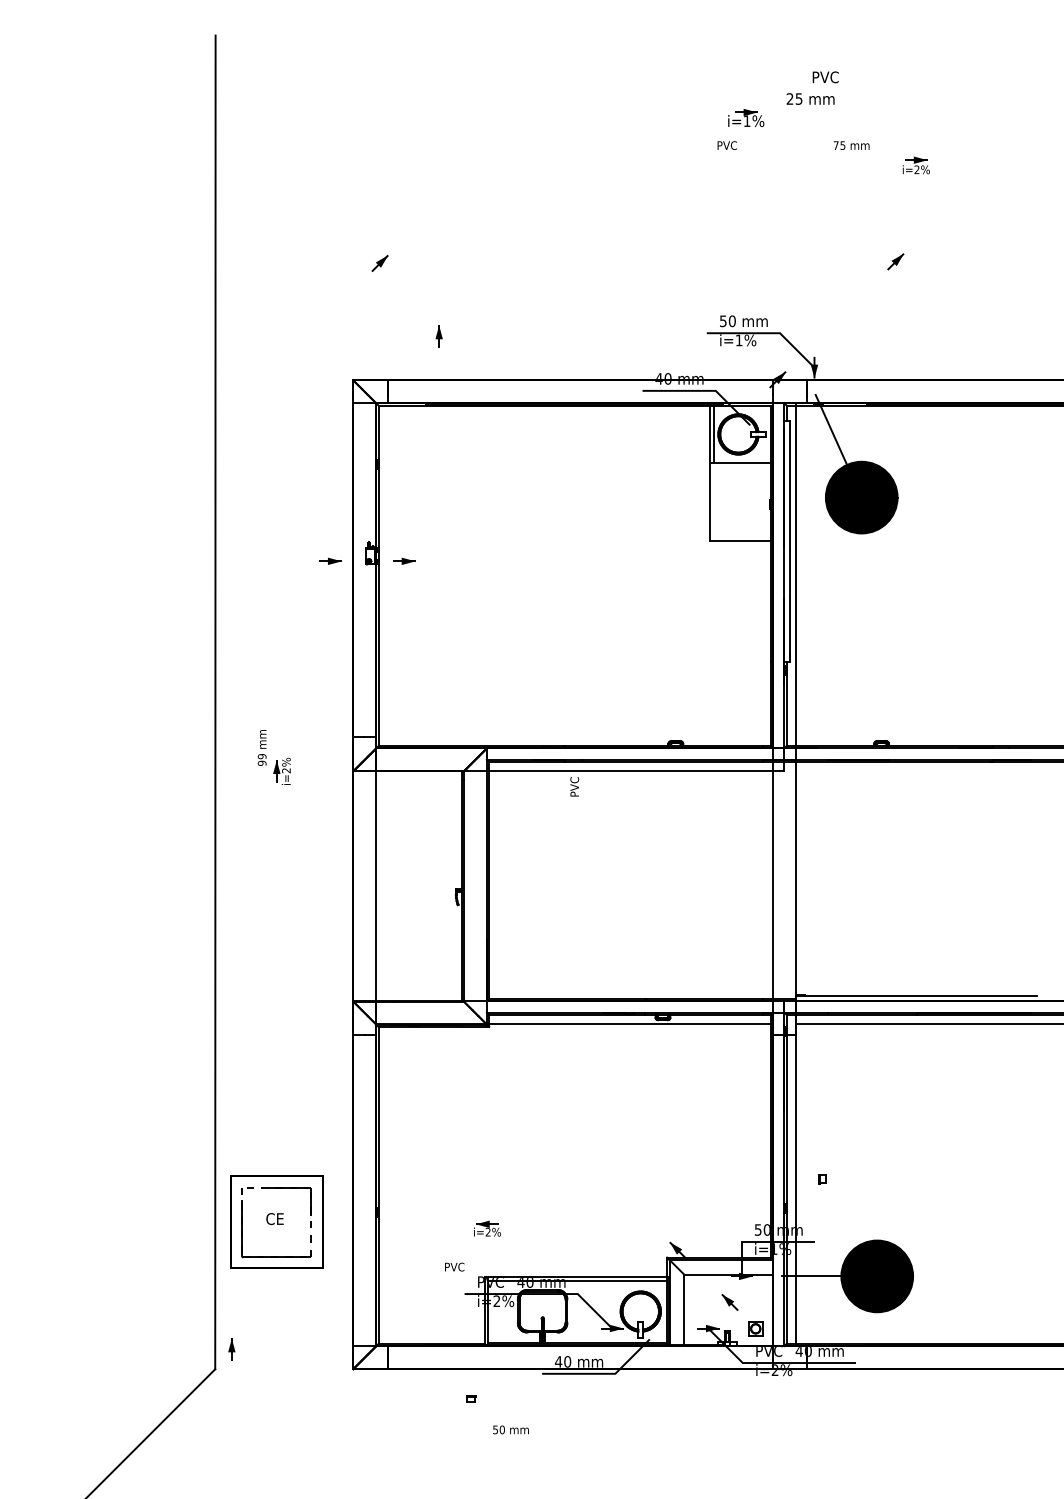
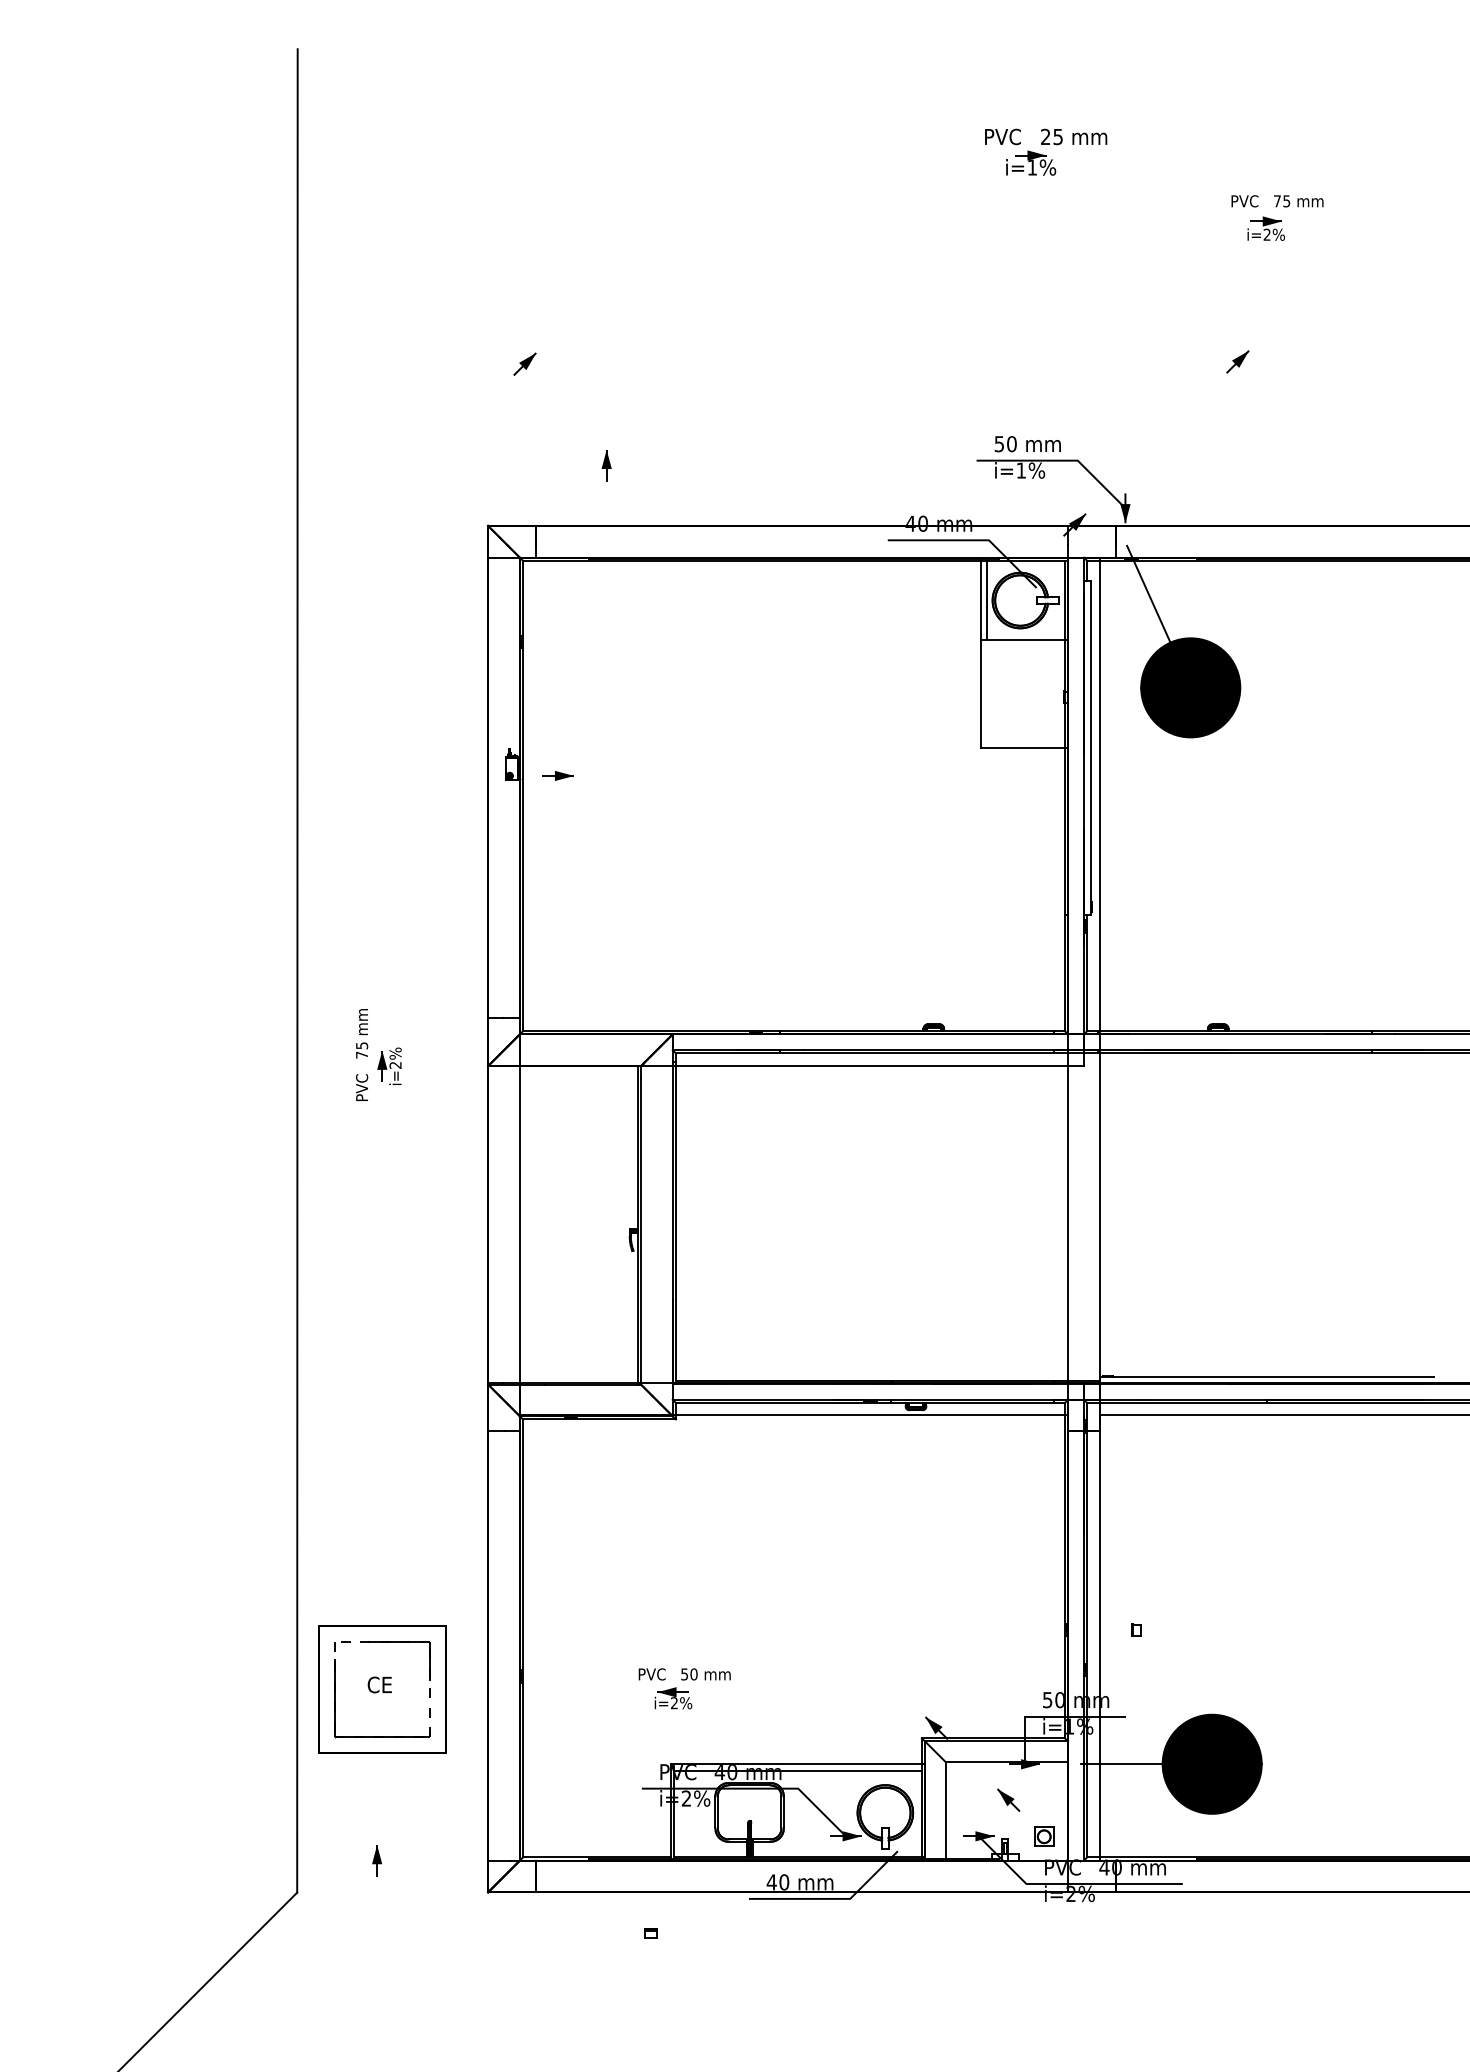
text: (825, 77) -> (1002, 136), moved
text: (810, 98) -> (1074, 136), moved
text: (726, 145) -> (1244, 201), moved
text: (851, 145) -> (1298, 201), moved
part: (329, 561) -> (455, 775), removed
text: (262, 759) -> (362, 1050), 99 -> 75
text: (575, 786) -> (362, 1087), moved
text: (454, 1267) -> (651, 1674), moved
part: (231, 1349) -> (376, 1860), moved
text: (510, 1429) -> (705, 1674), moved

